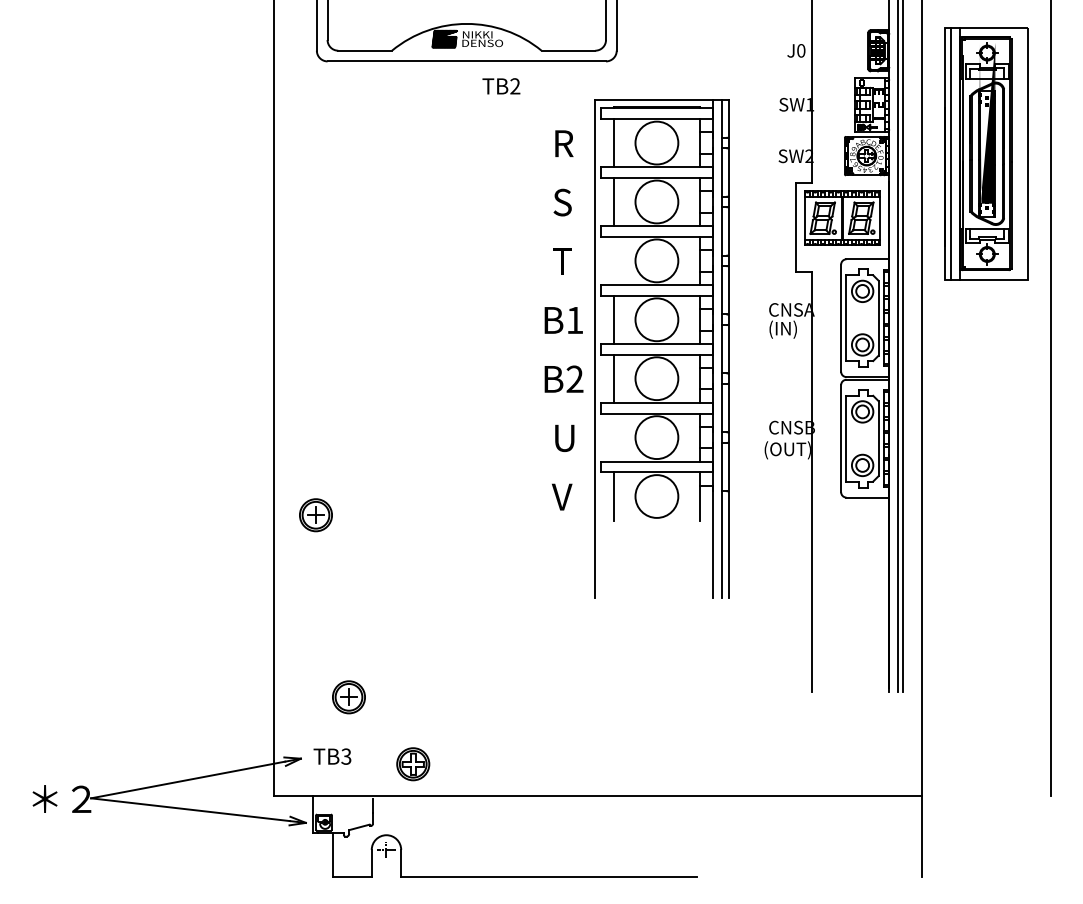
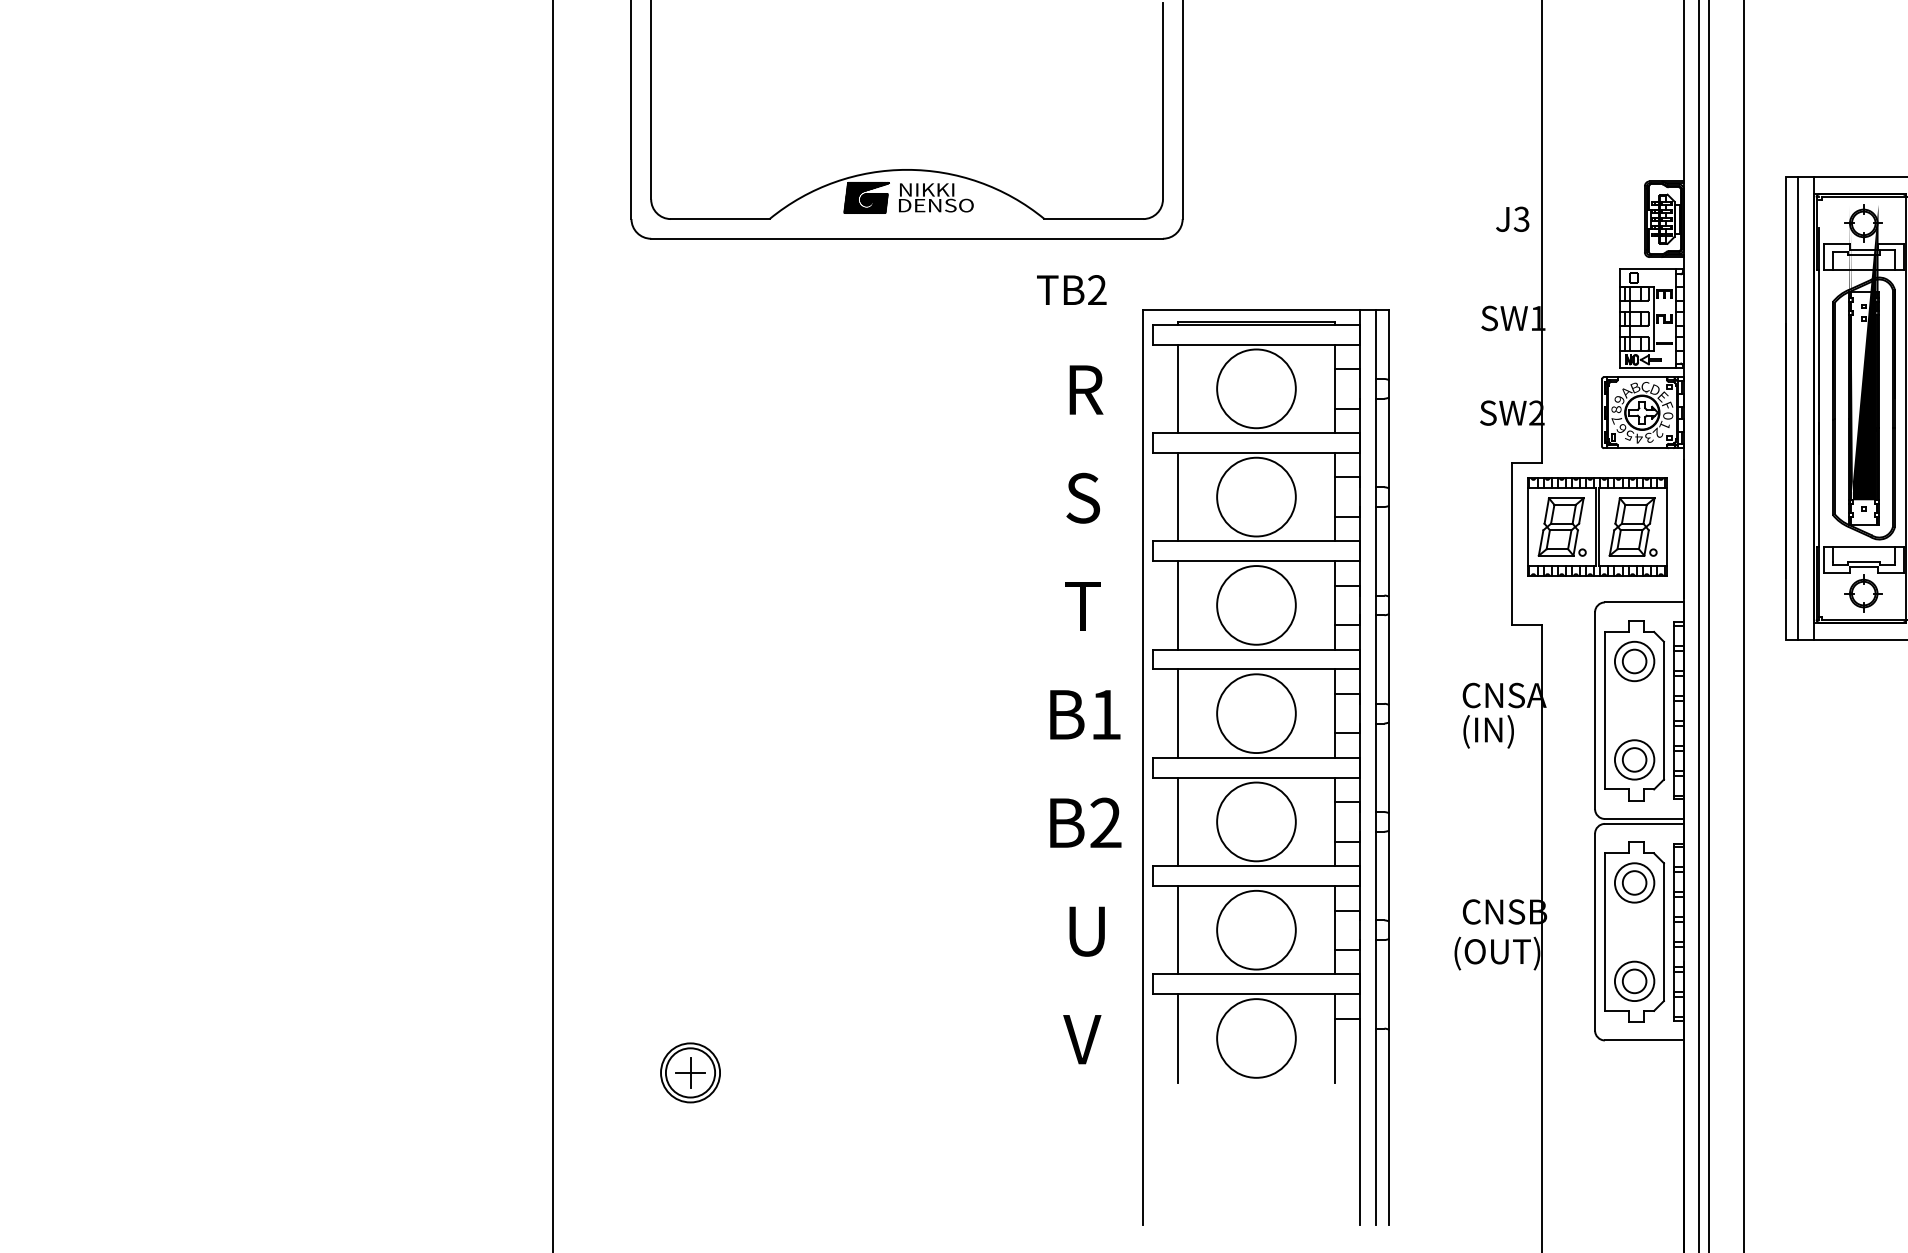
text: (801, 50) -> (1522, 218), J0 -> J3
text: (501, 86) -> (1071, 290), moved
line: (614, 260) -> (1178, 604), added
line: (614, 437) -> (1178, 929), added
part: (315, 515) -> (689, 1073), moved

